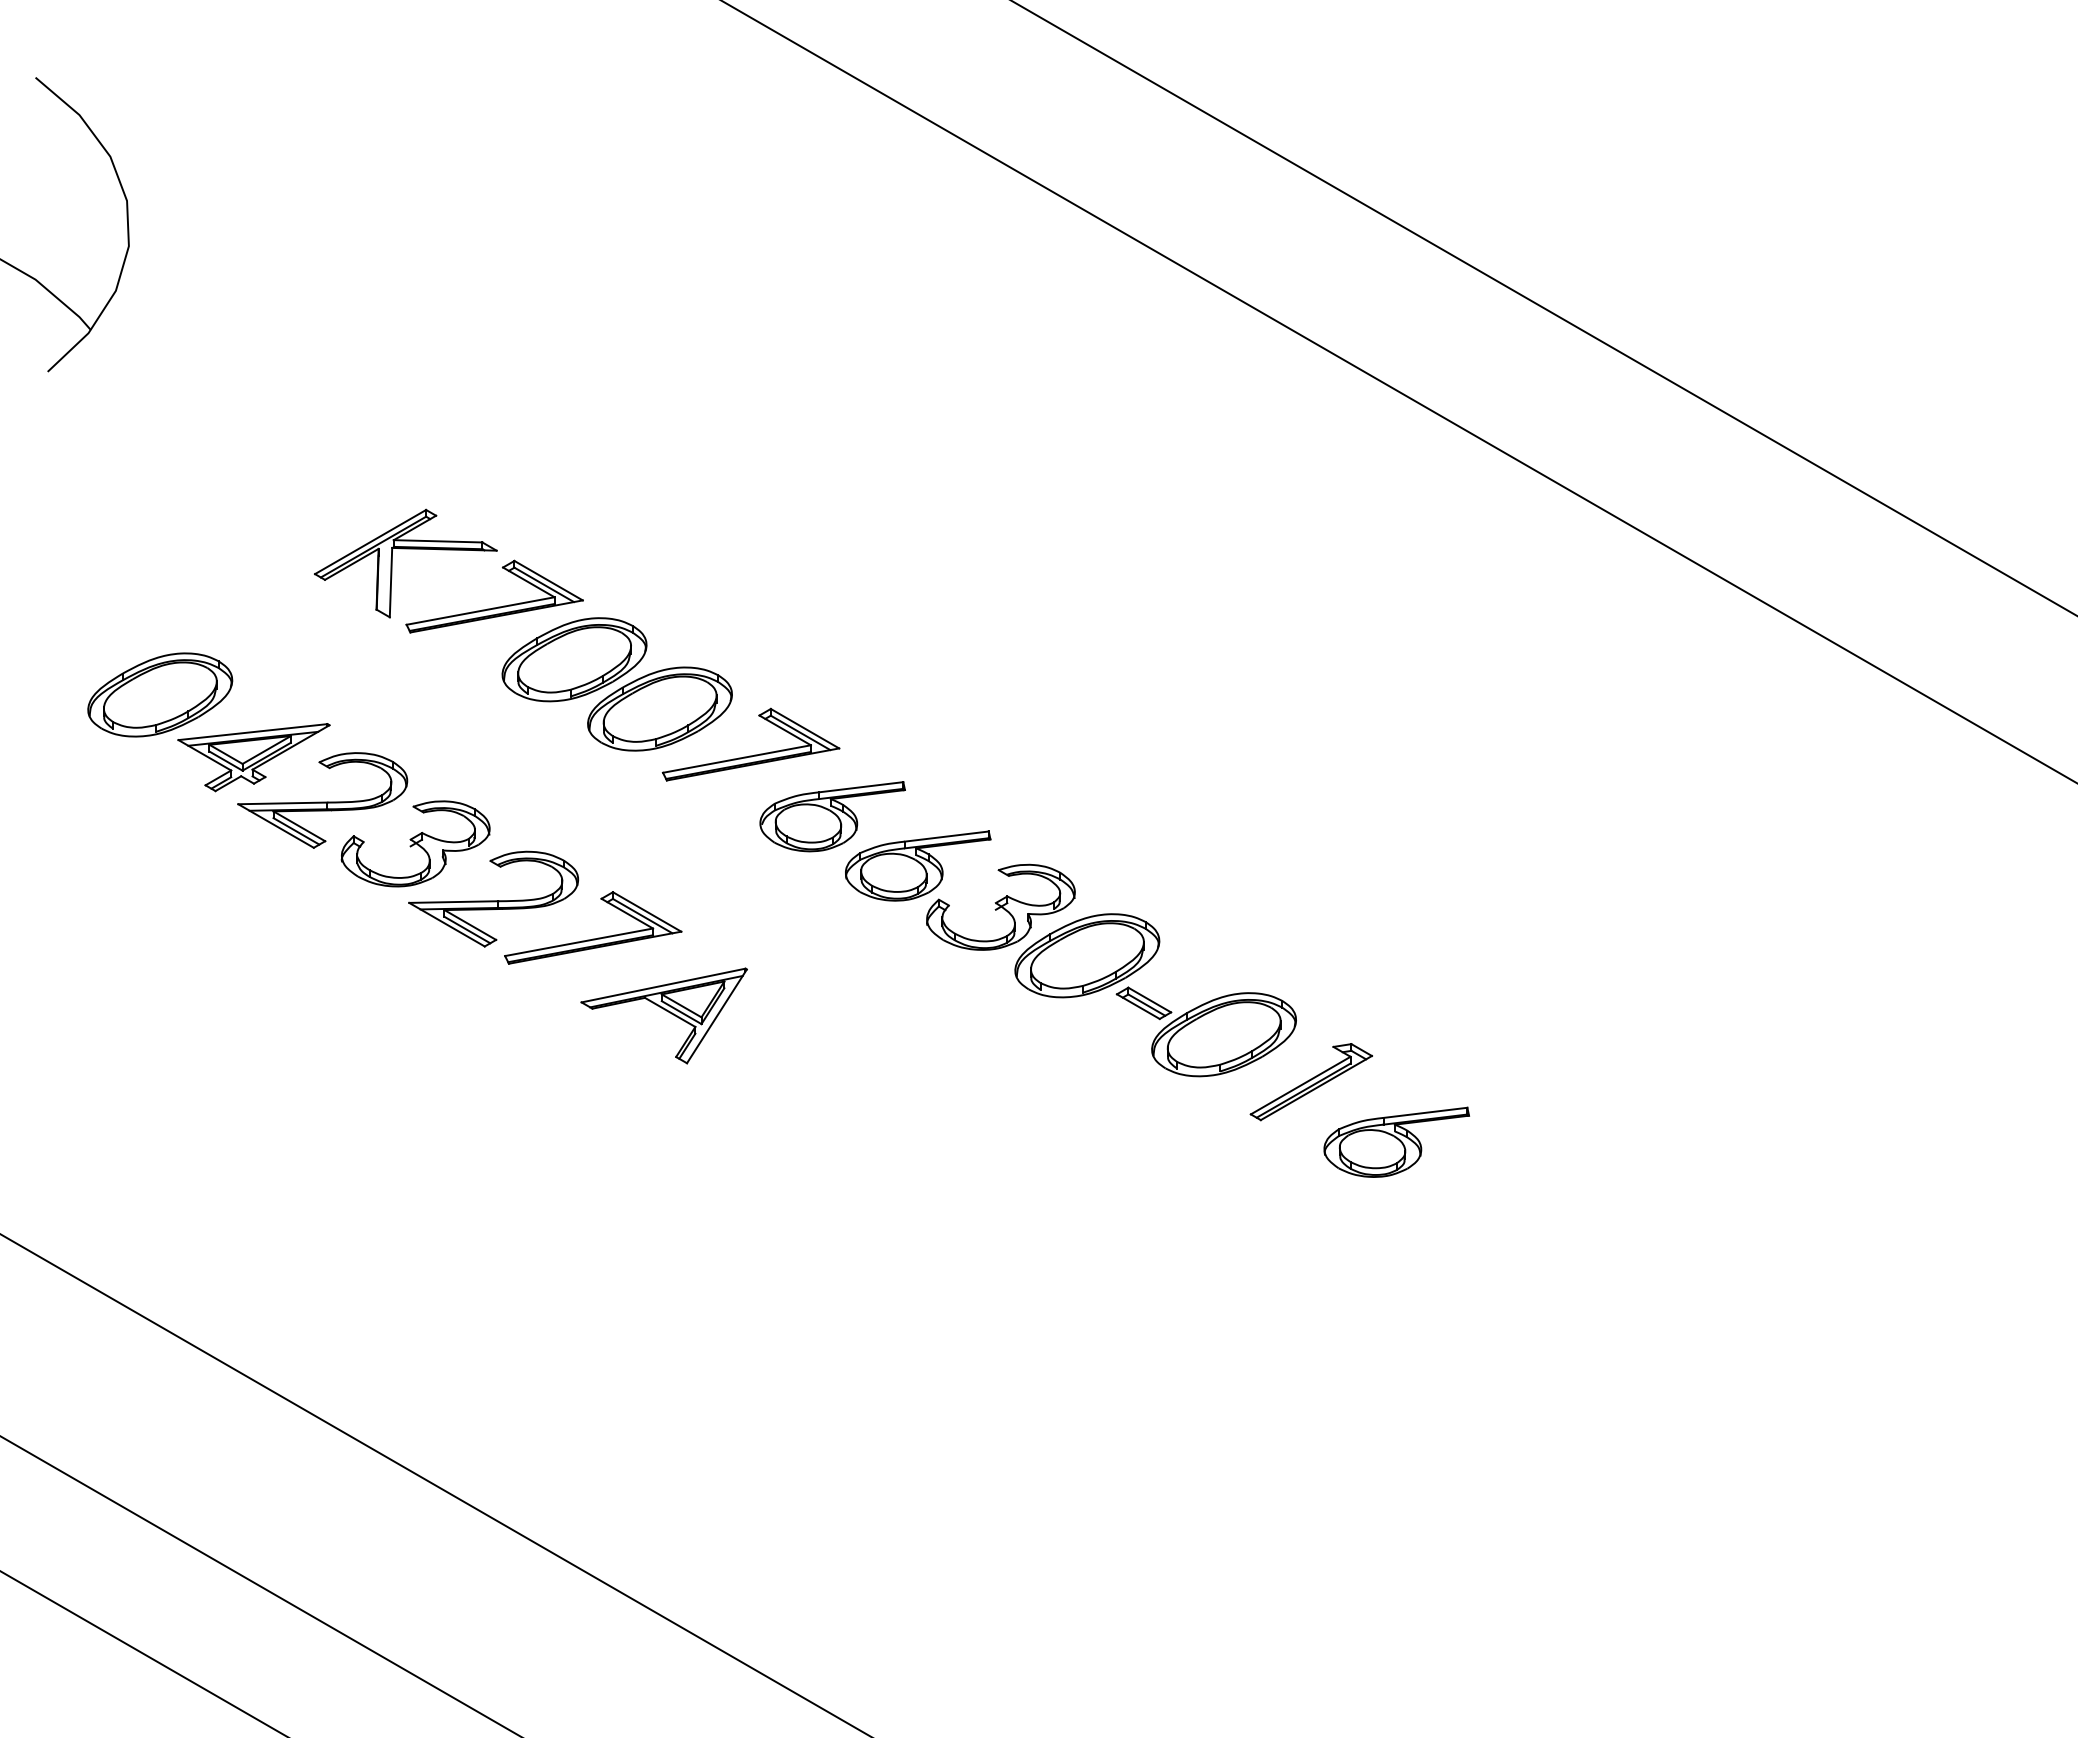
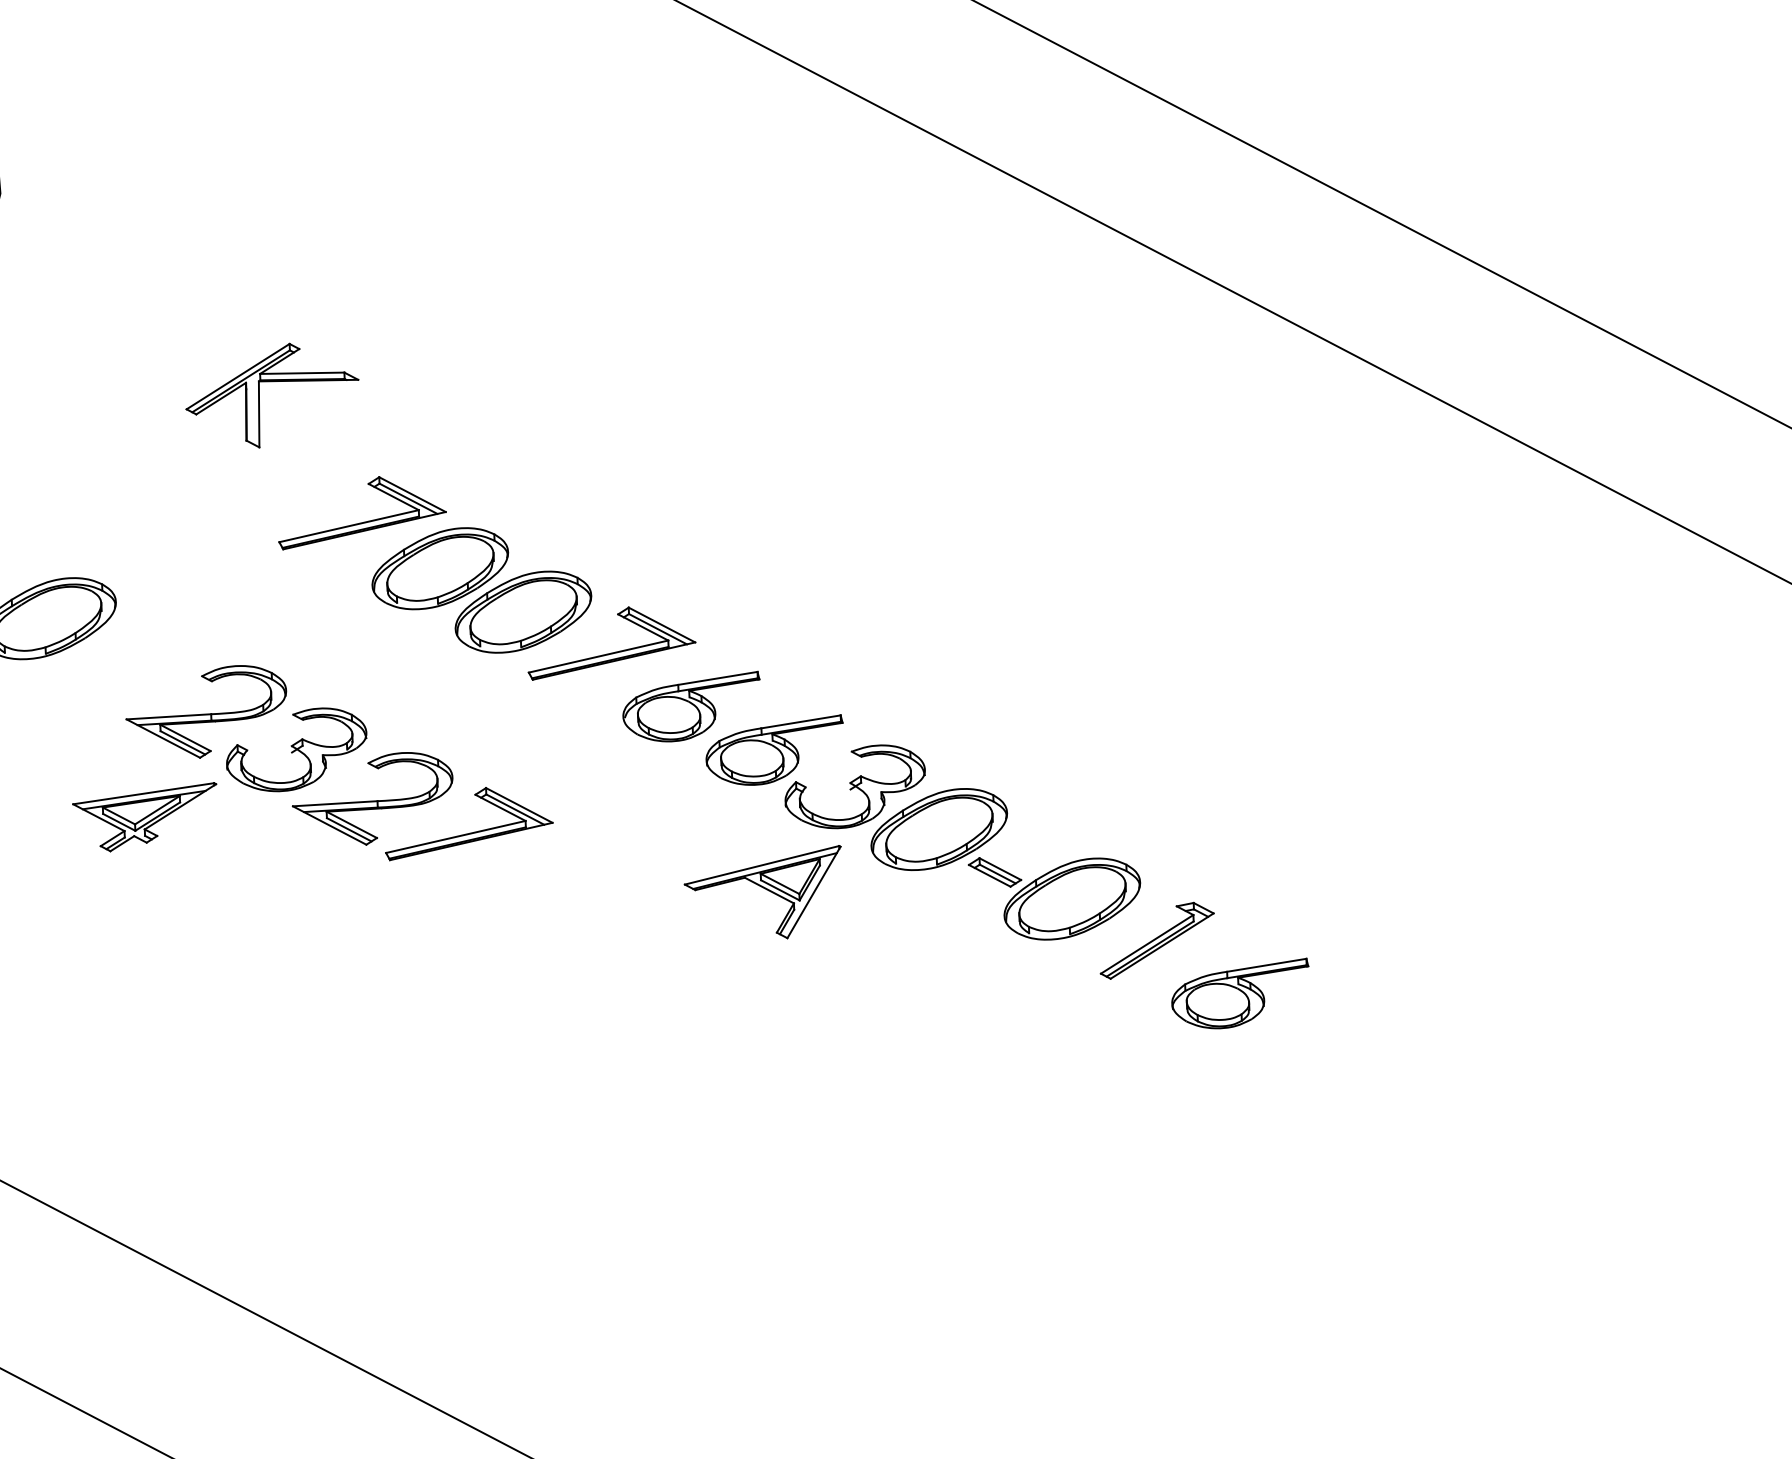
part: (392, 563) -> (259, 396), moved
part: (253, 757) -> (145, 817), moved
part: (663, 1015) -> (763, 893), moved

